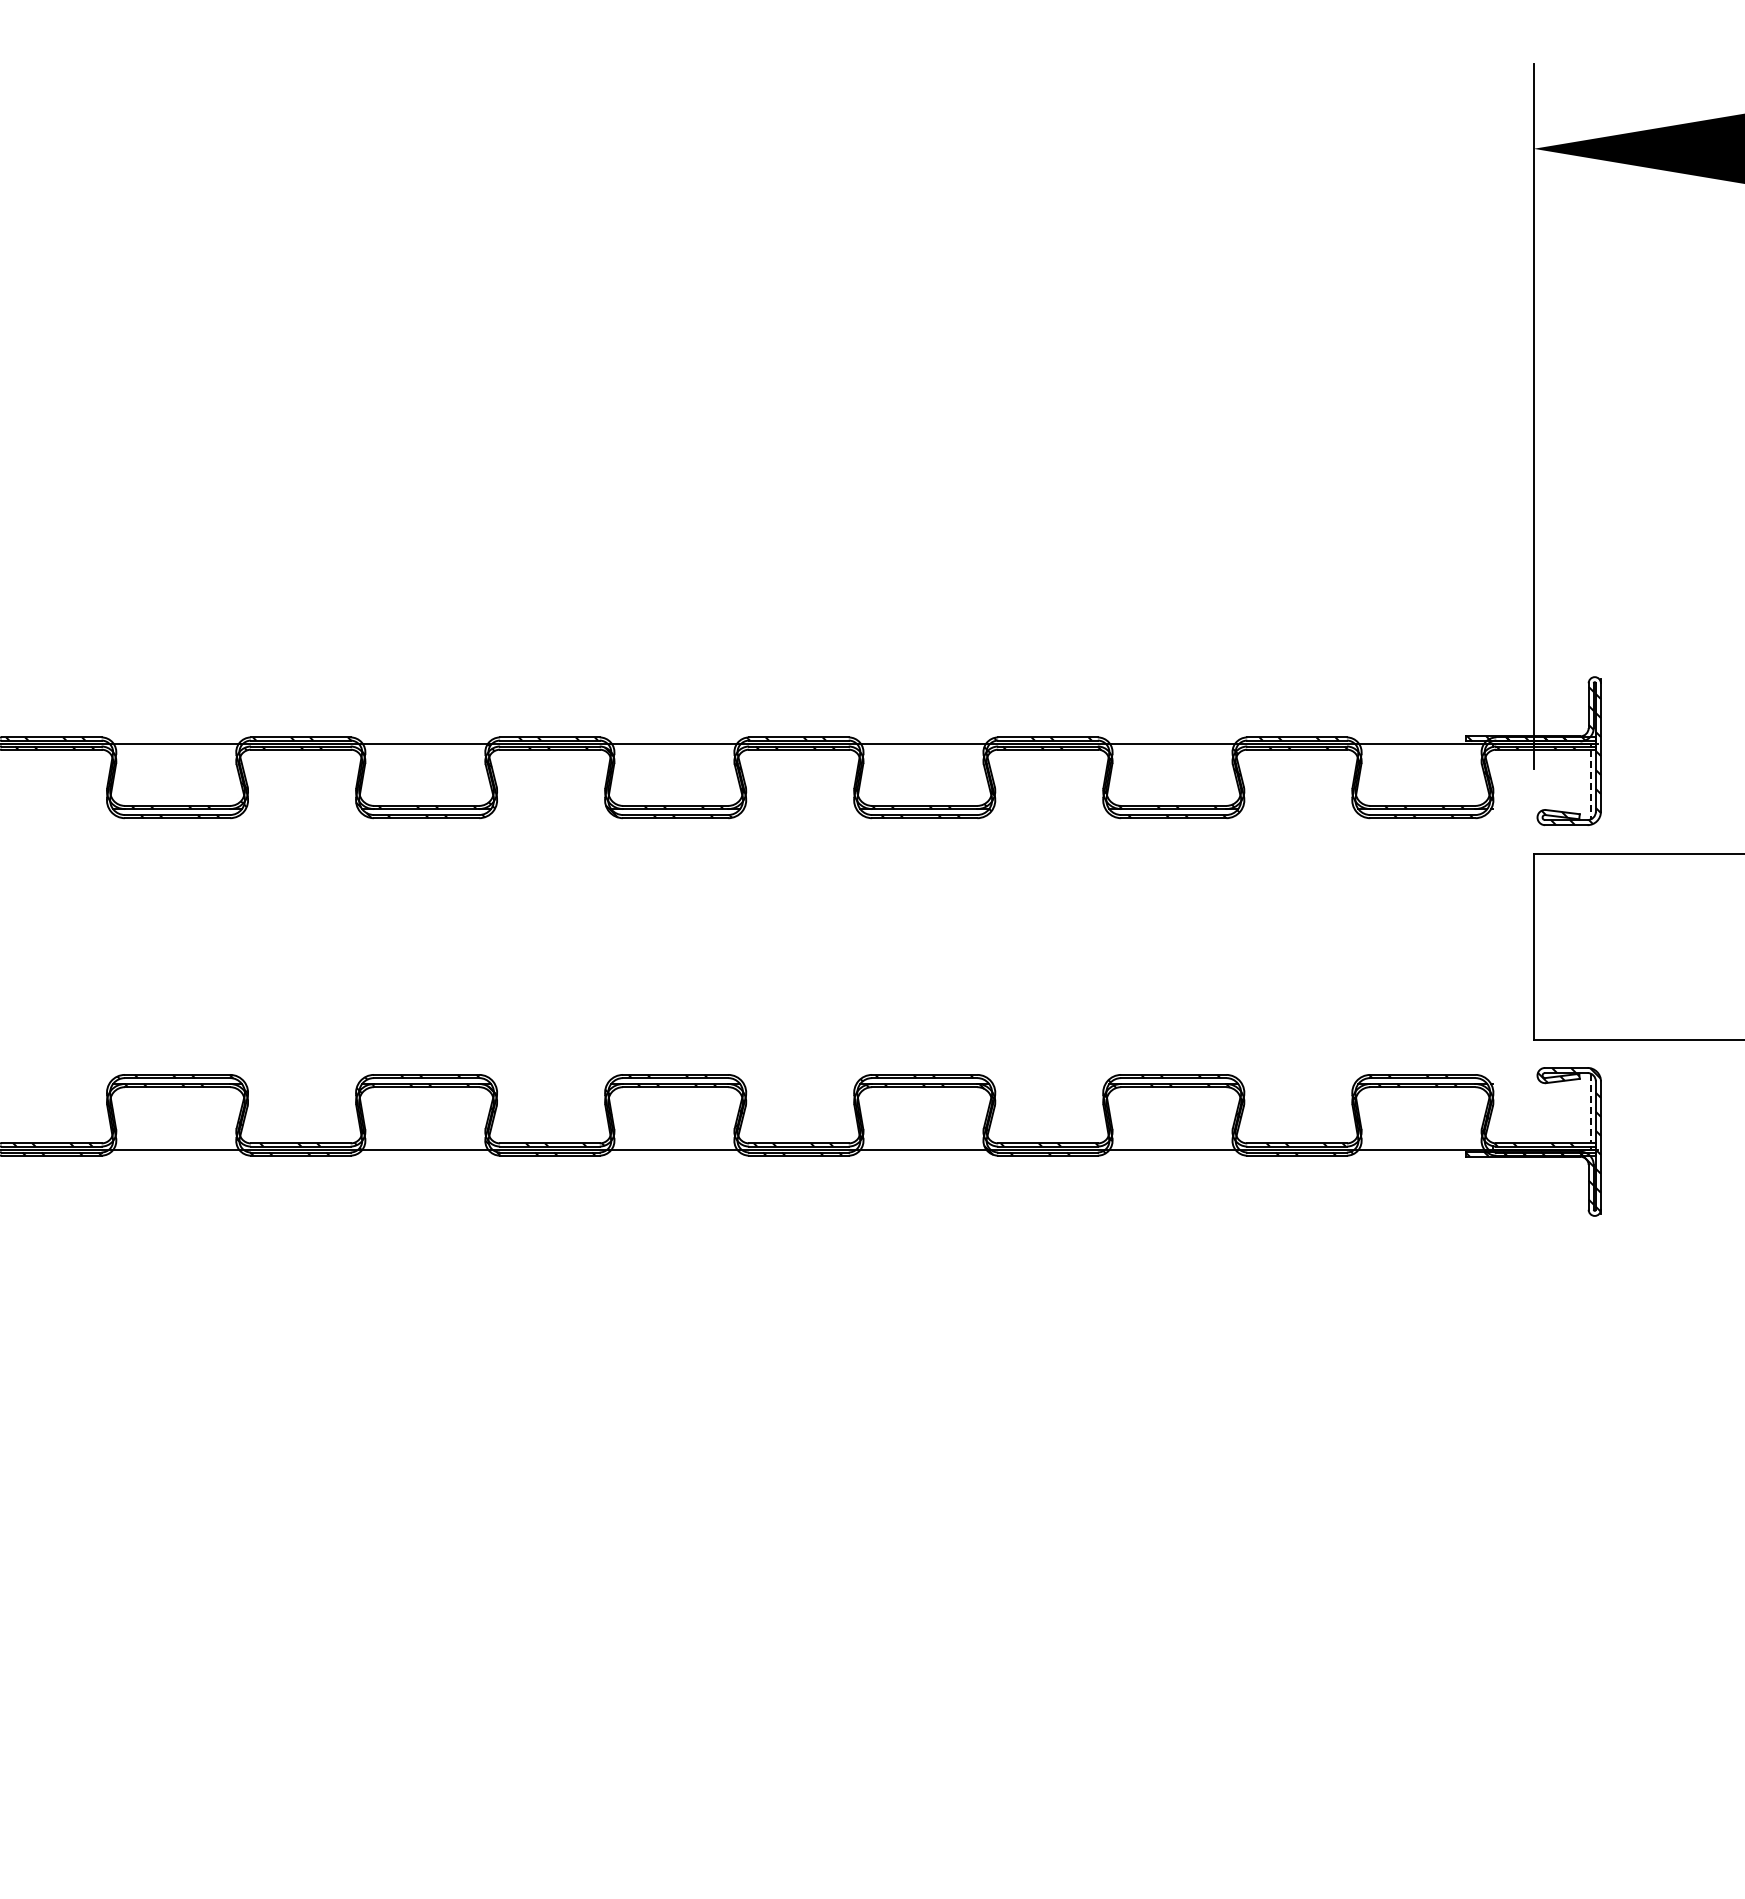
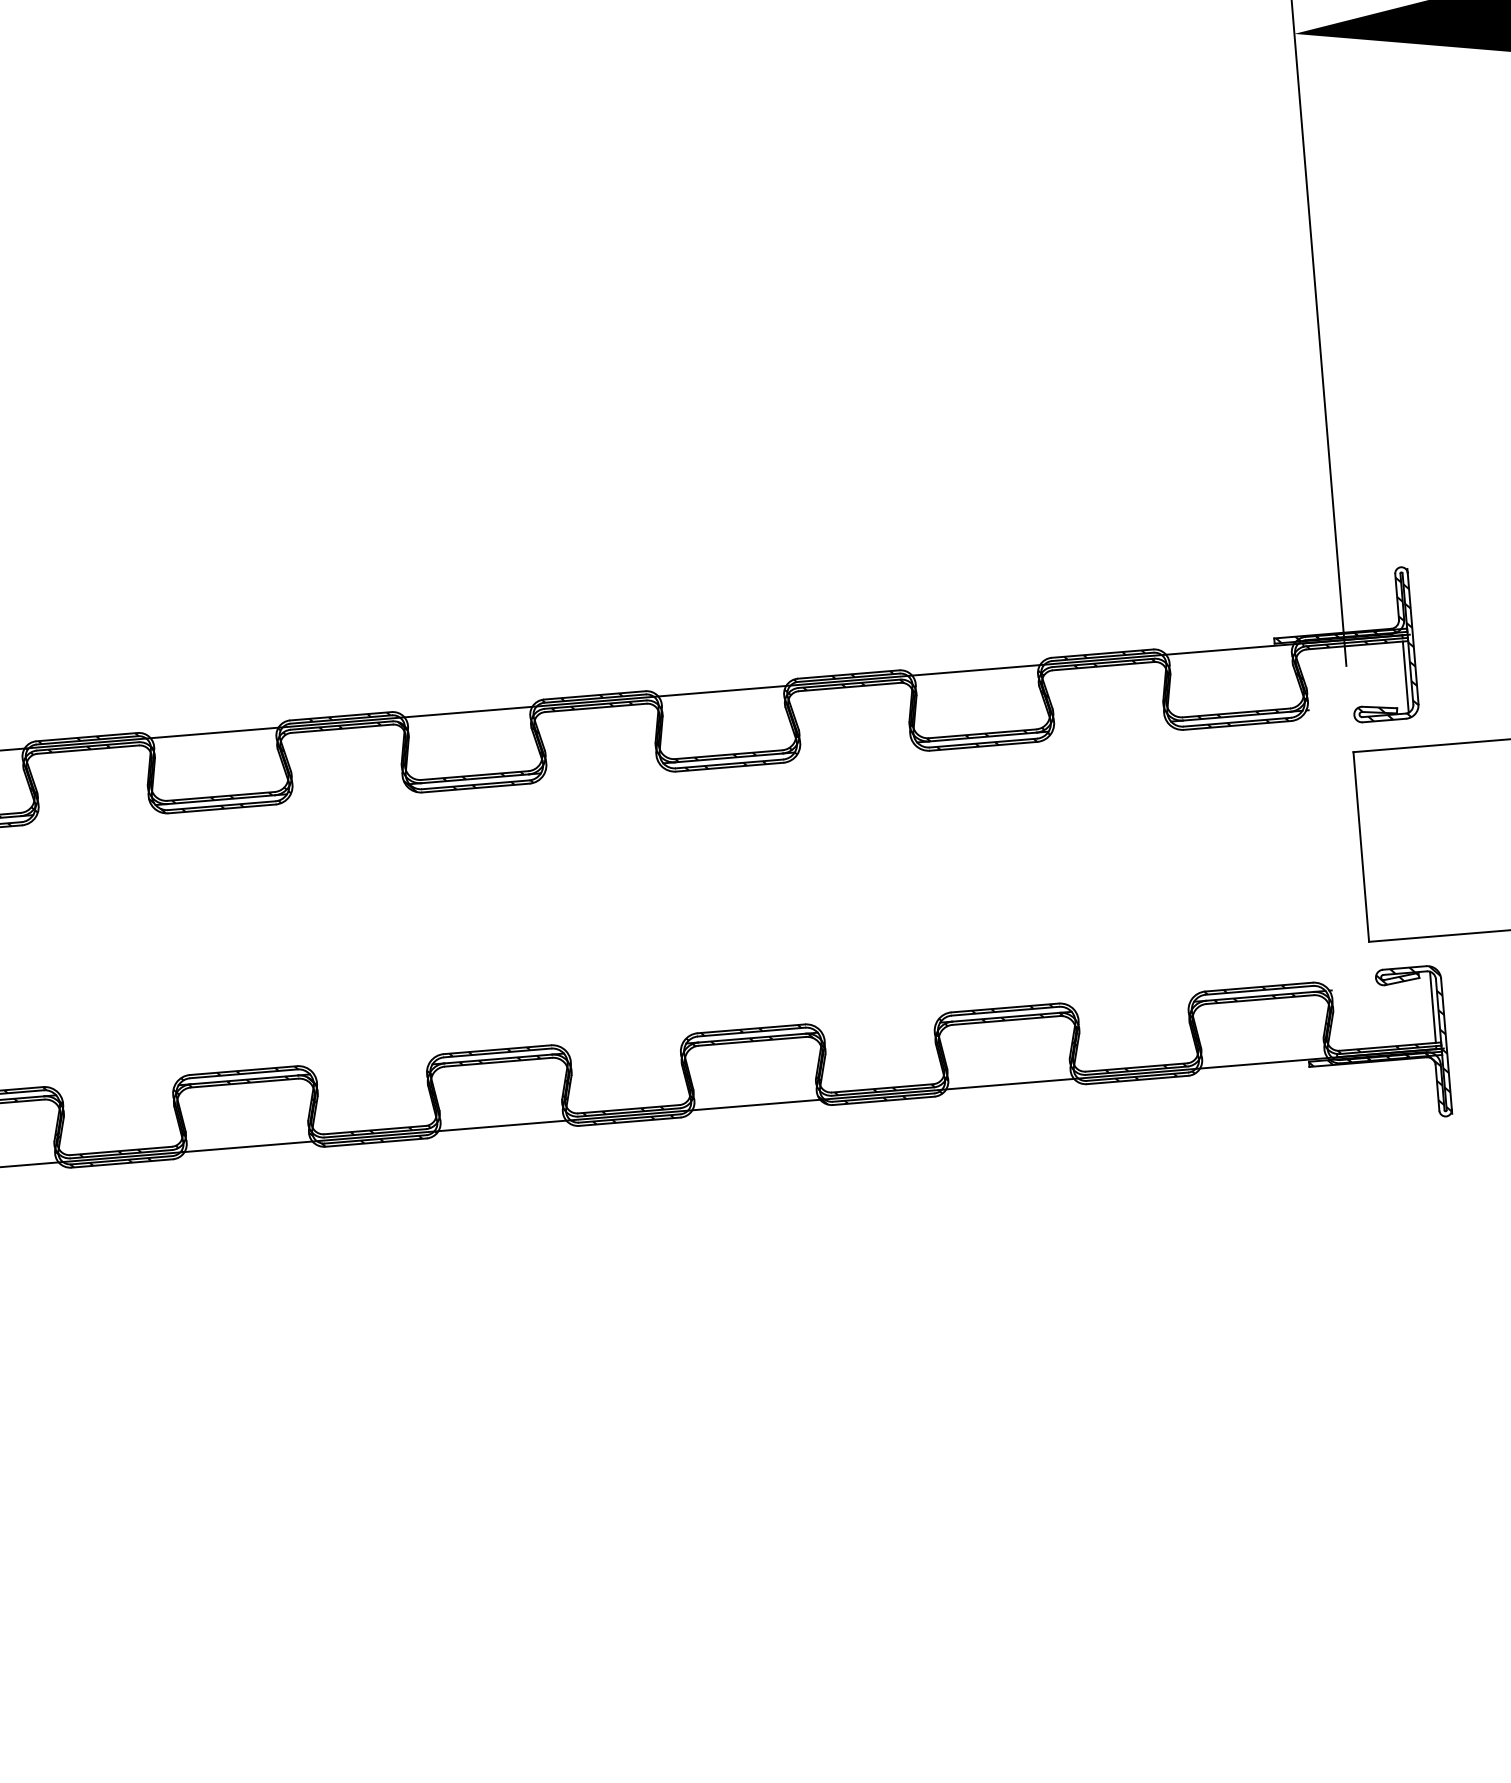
line: (1590, 784) -> (1405, 677), dashed -> solid
line: (1590, 1108) -> (1432, 1007), dashed -> solid

